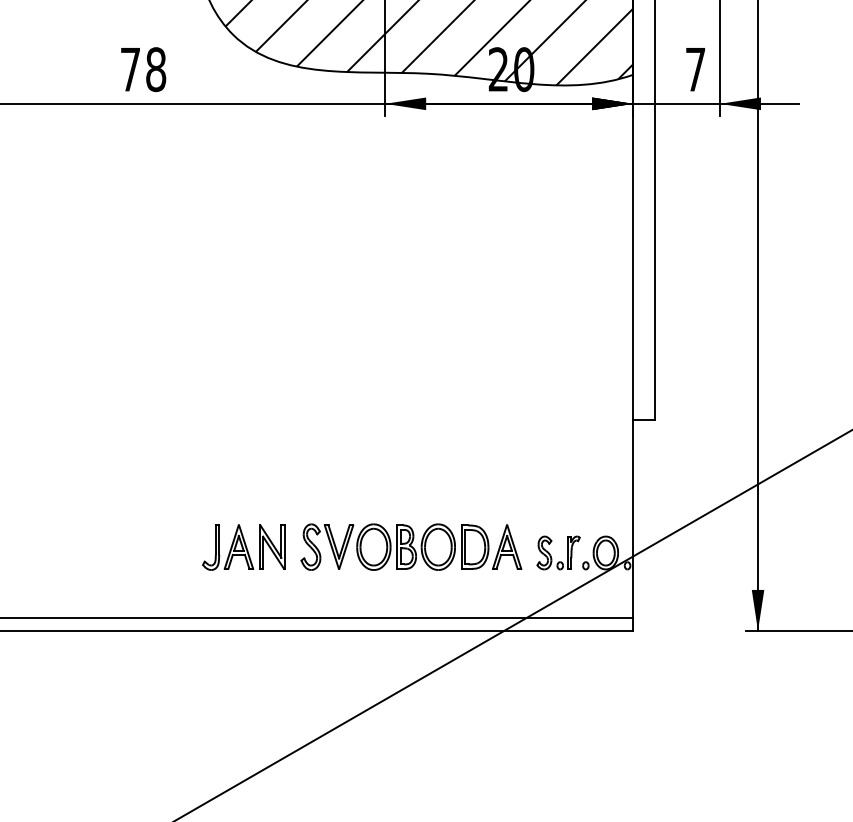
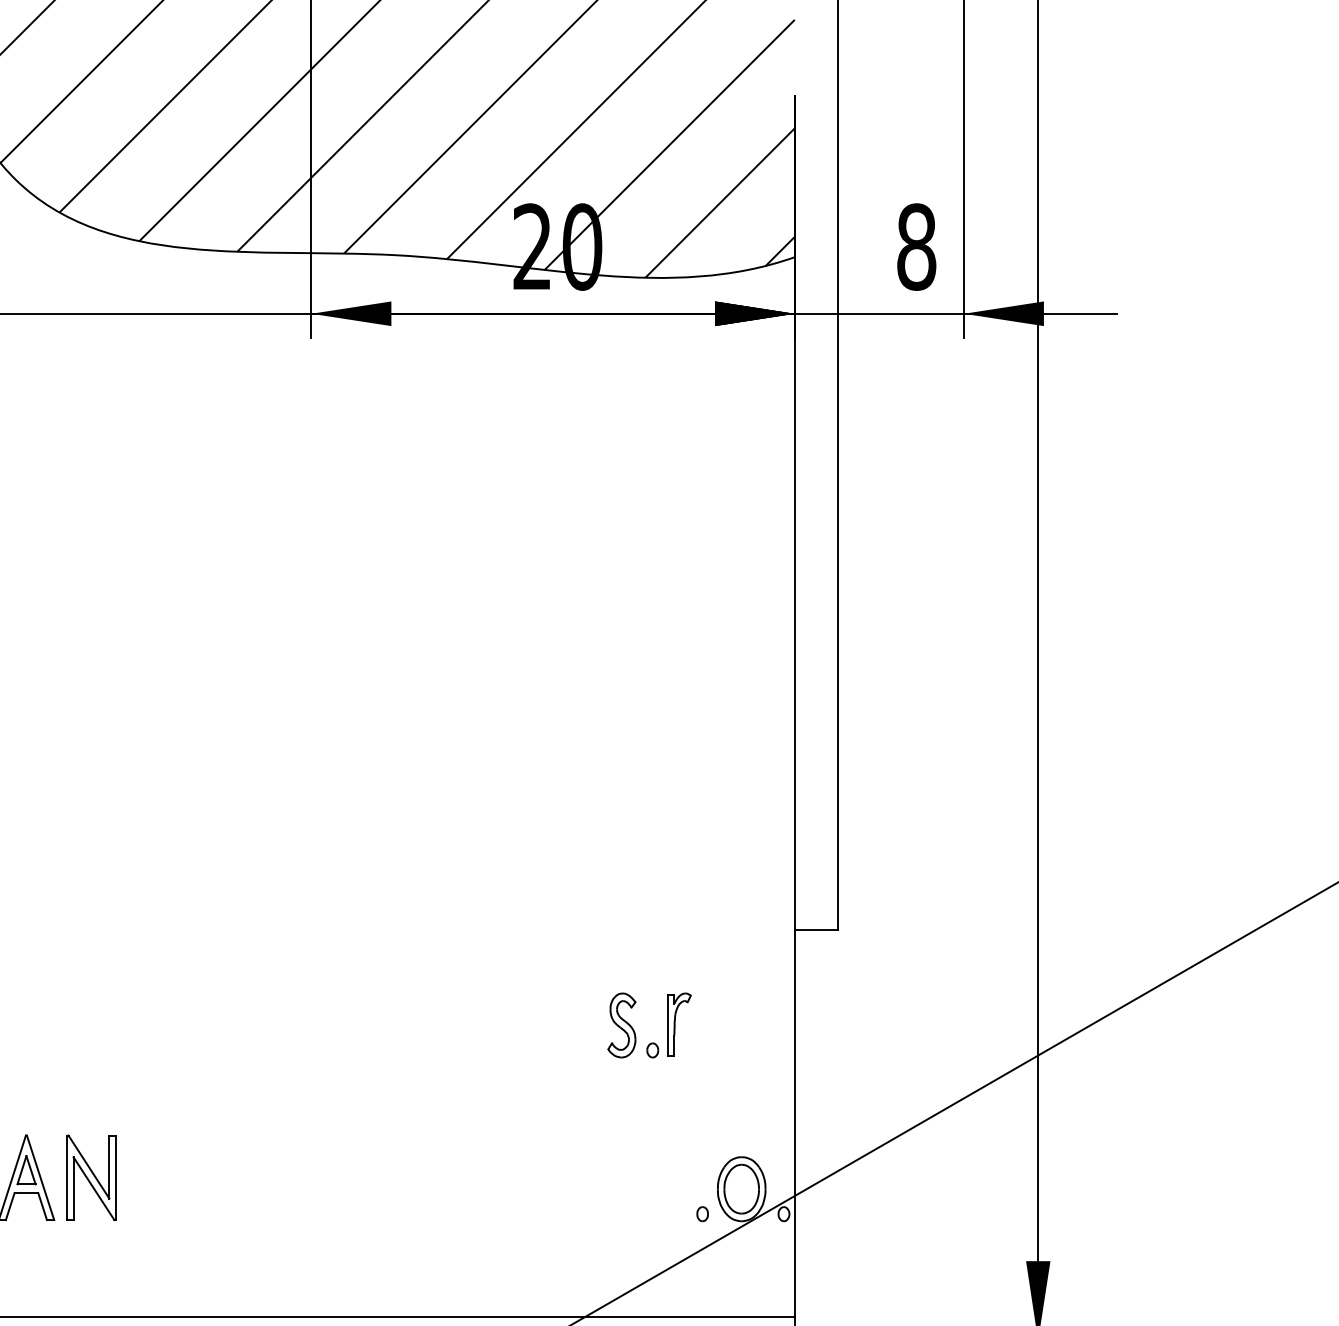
text: (695, 69) -> (916, 246), 7 -> 8
part: (411, 546) -> (362, 1176), removed
part: (551, 555) -> (635, 1030), moved

